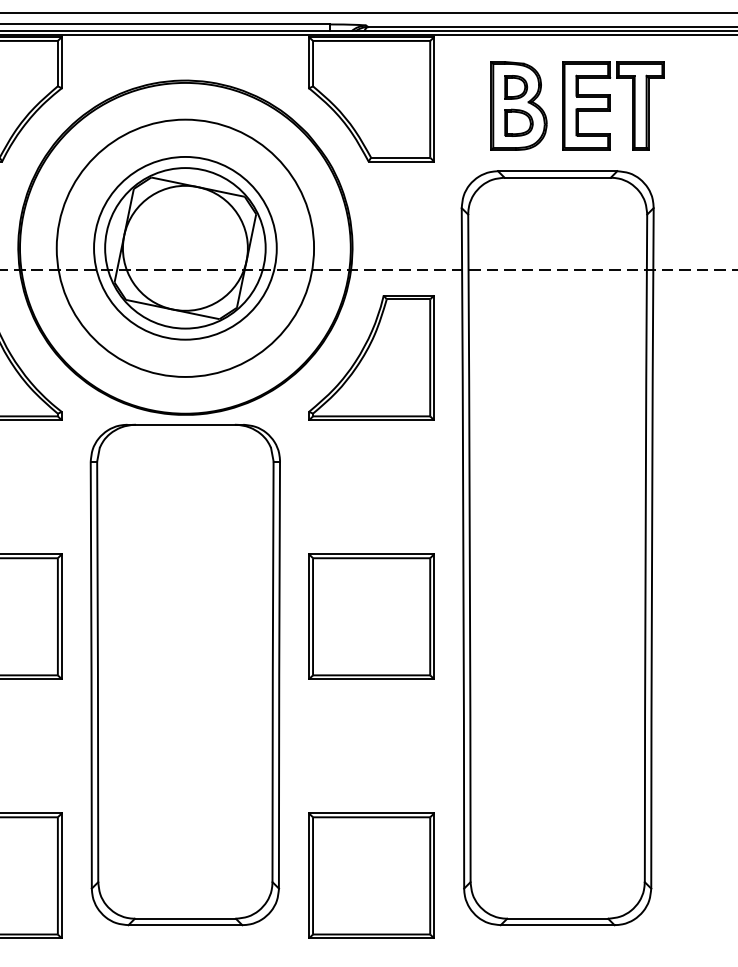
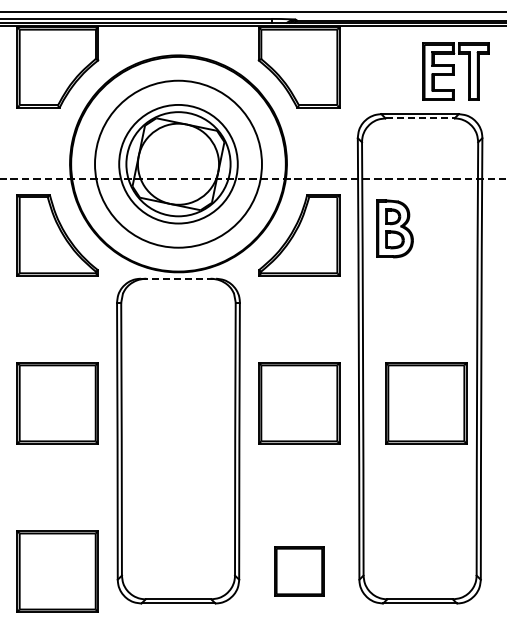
part: (518, 105) -> (394, 228), moved
line: (558, 177) -> (420, 118), solid -> dashed
line: (185, 424) -> (178, 278), solid -> dashed
part: (567, 617) -> (426, 403), added
part: (371, 875) -> (299, 571), size x0.6

